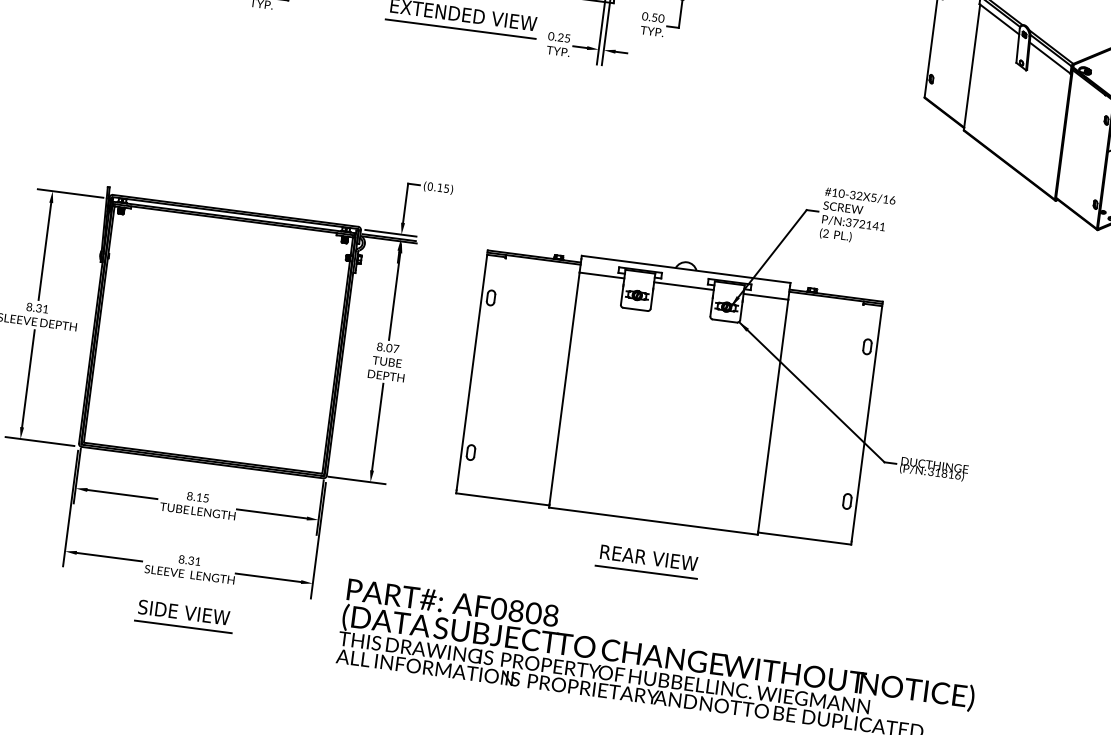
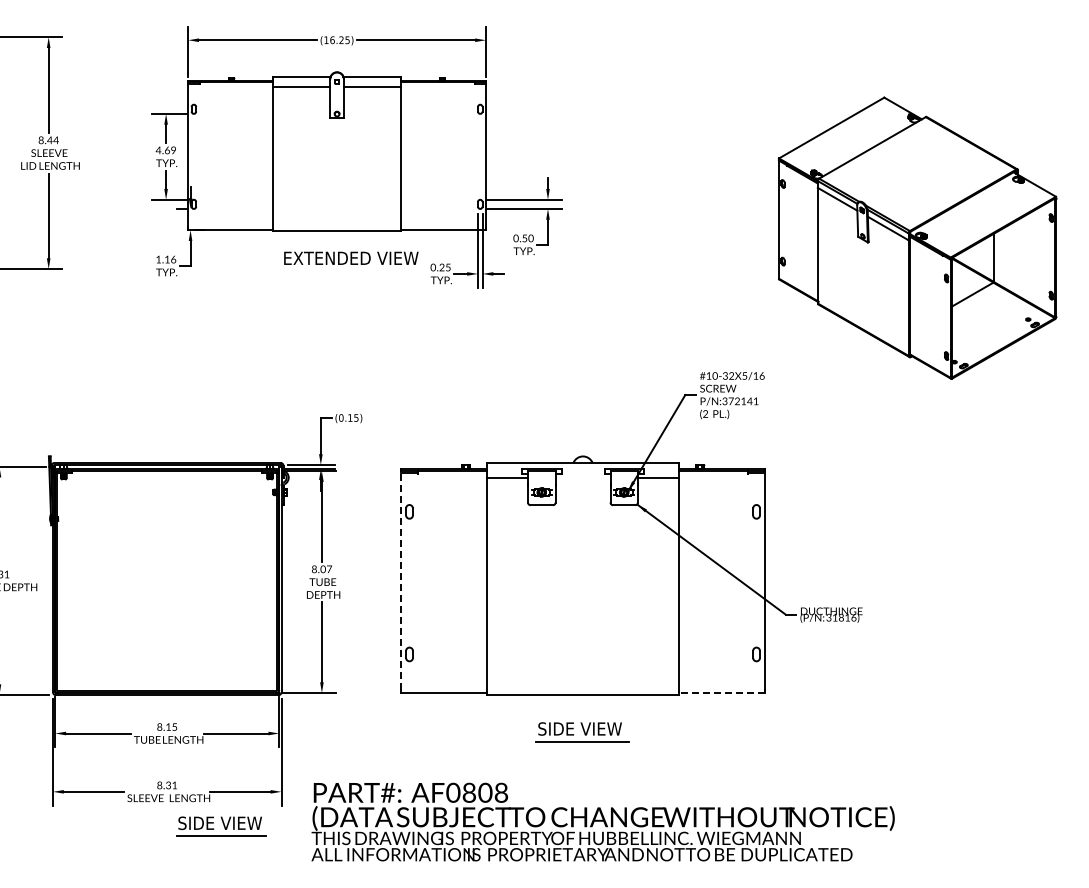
line: (460, 28) -> (350, 271), removed
line: (683, 286) -> (582, 478), removed
line: (471, 372) -> (400, 581), solid -> dashed
line: (804, 539) -> (722, 693), solid -> dashed
text: (648, 557) -> (582, 728), REAR VIEW -> SIDE VIEW
part: (185, 616) -> (221, 826), moved

